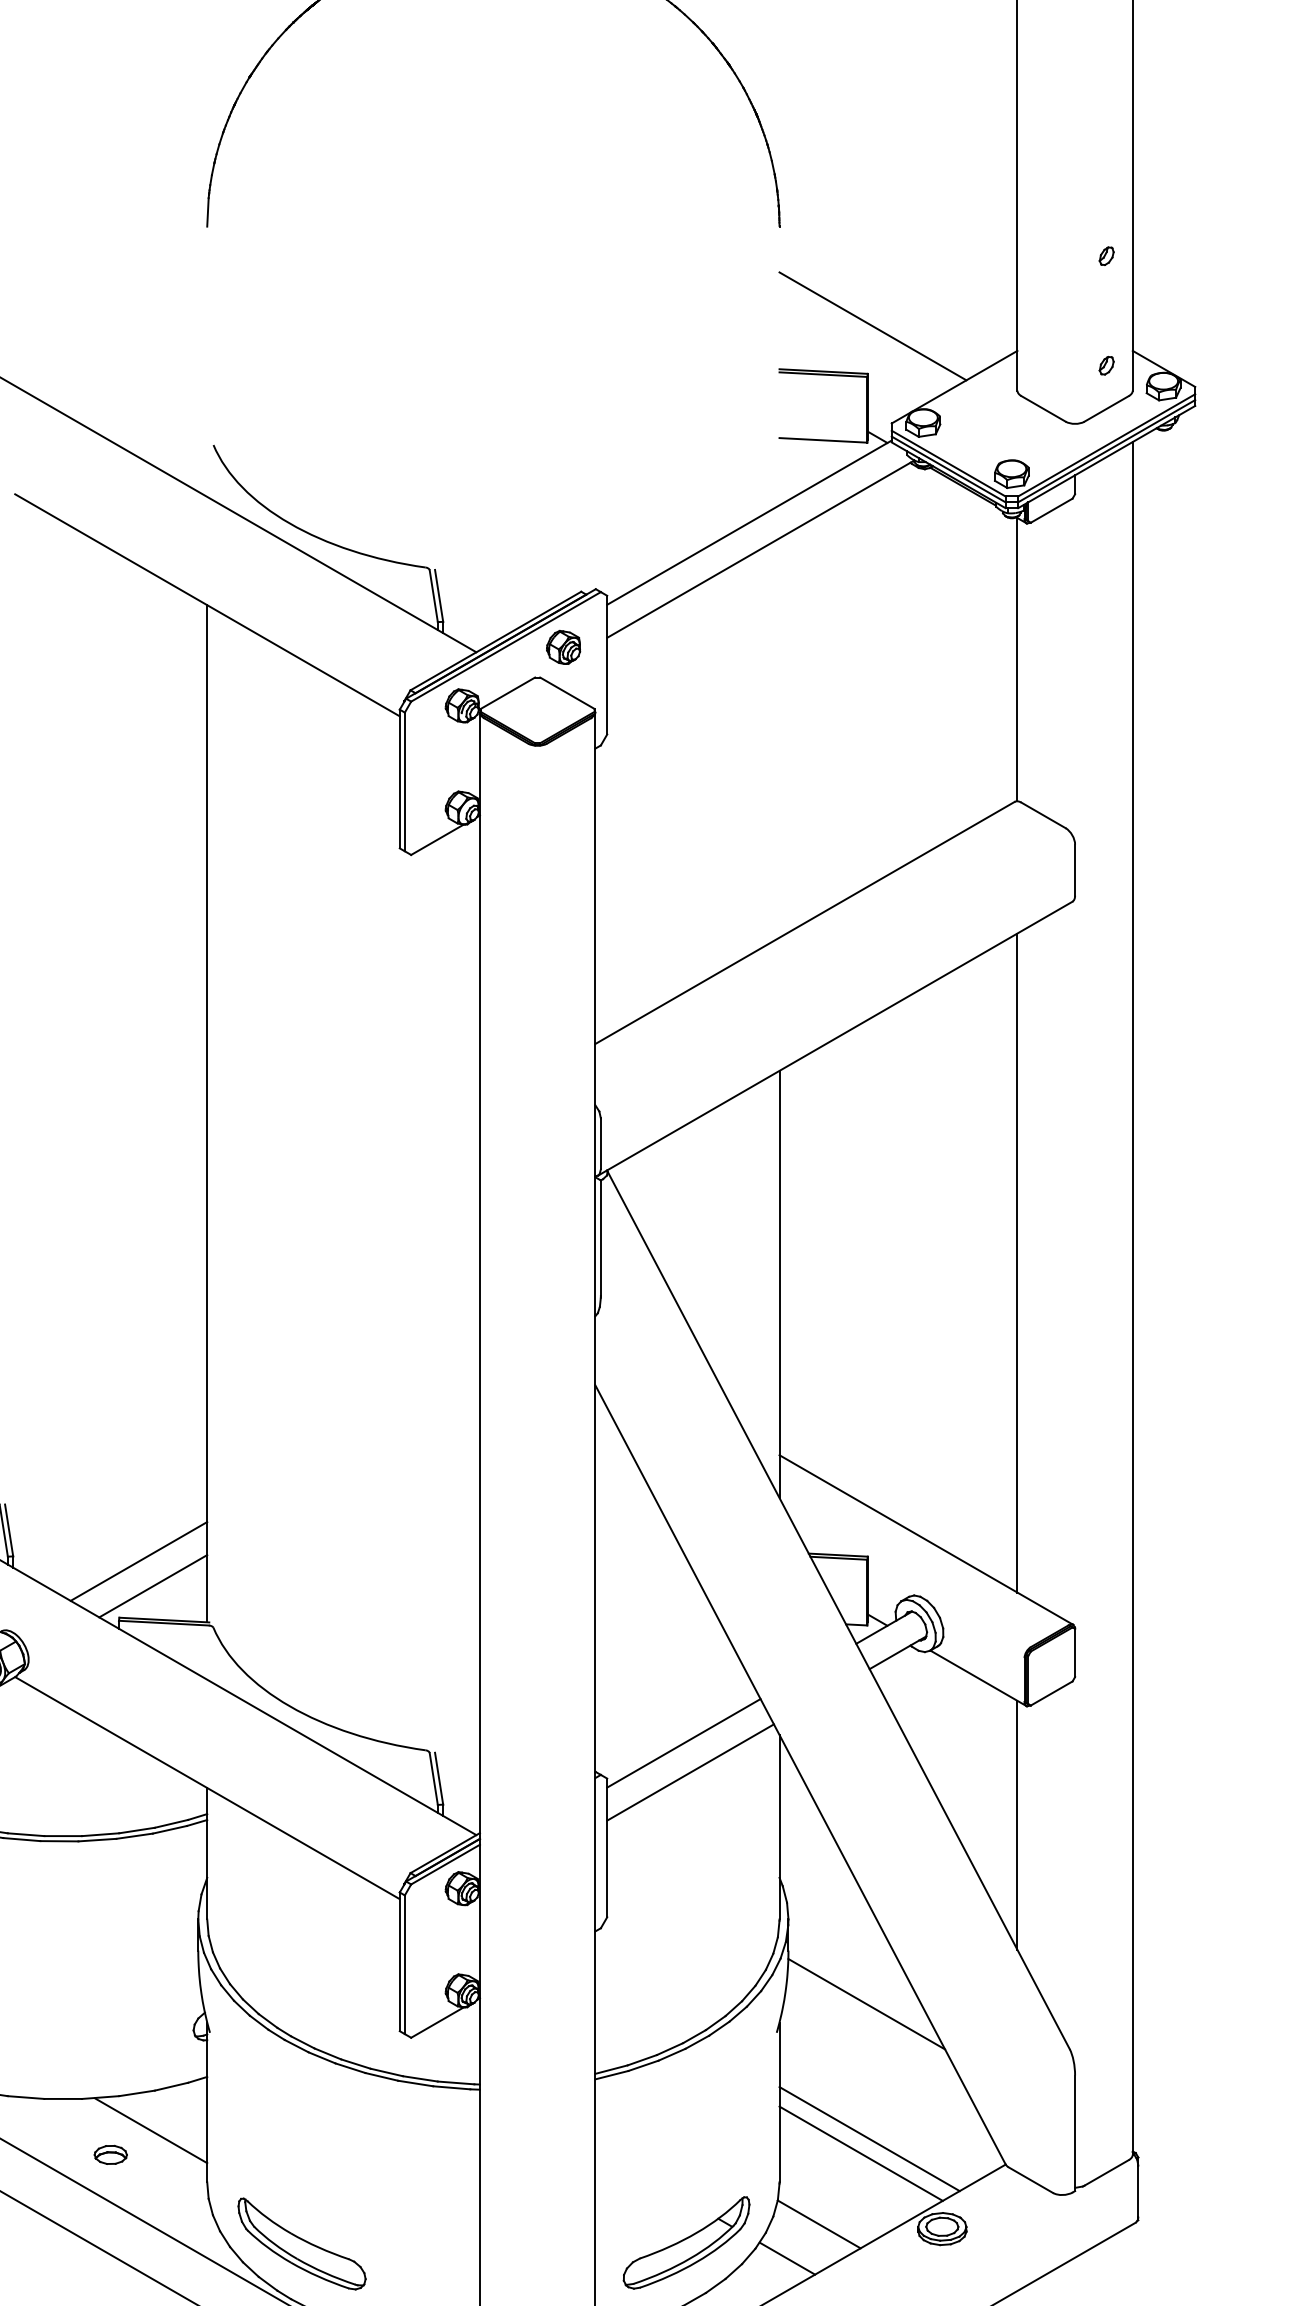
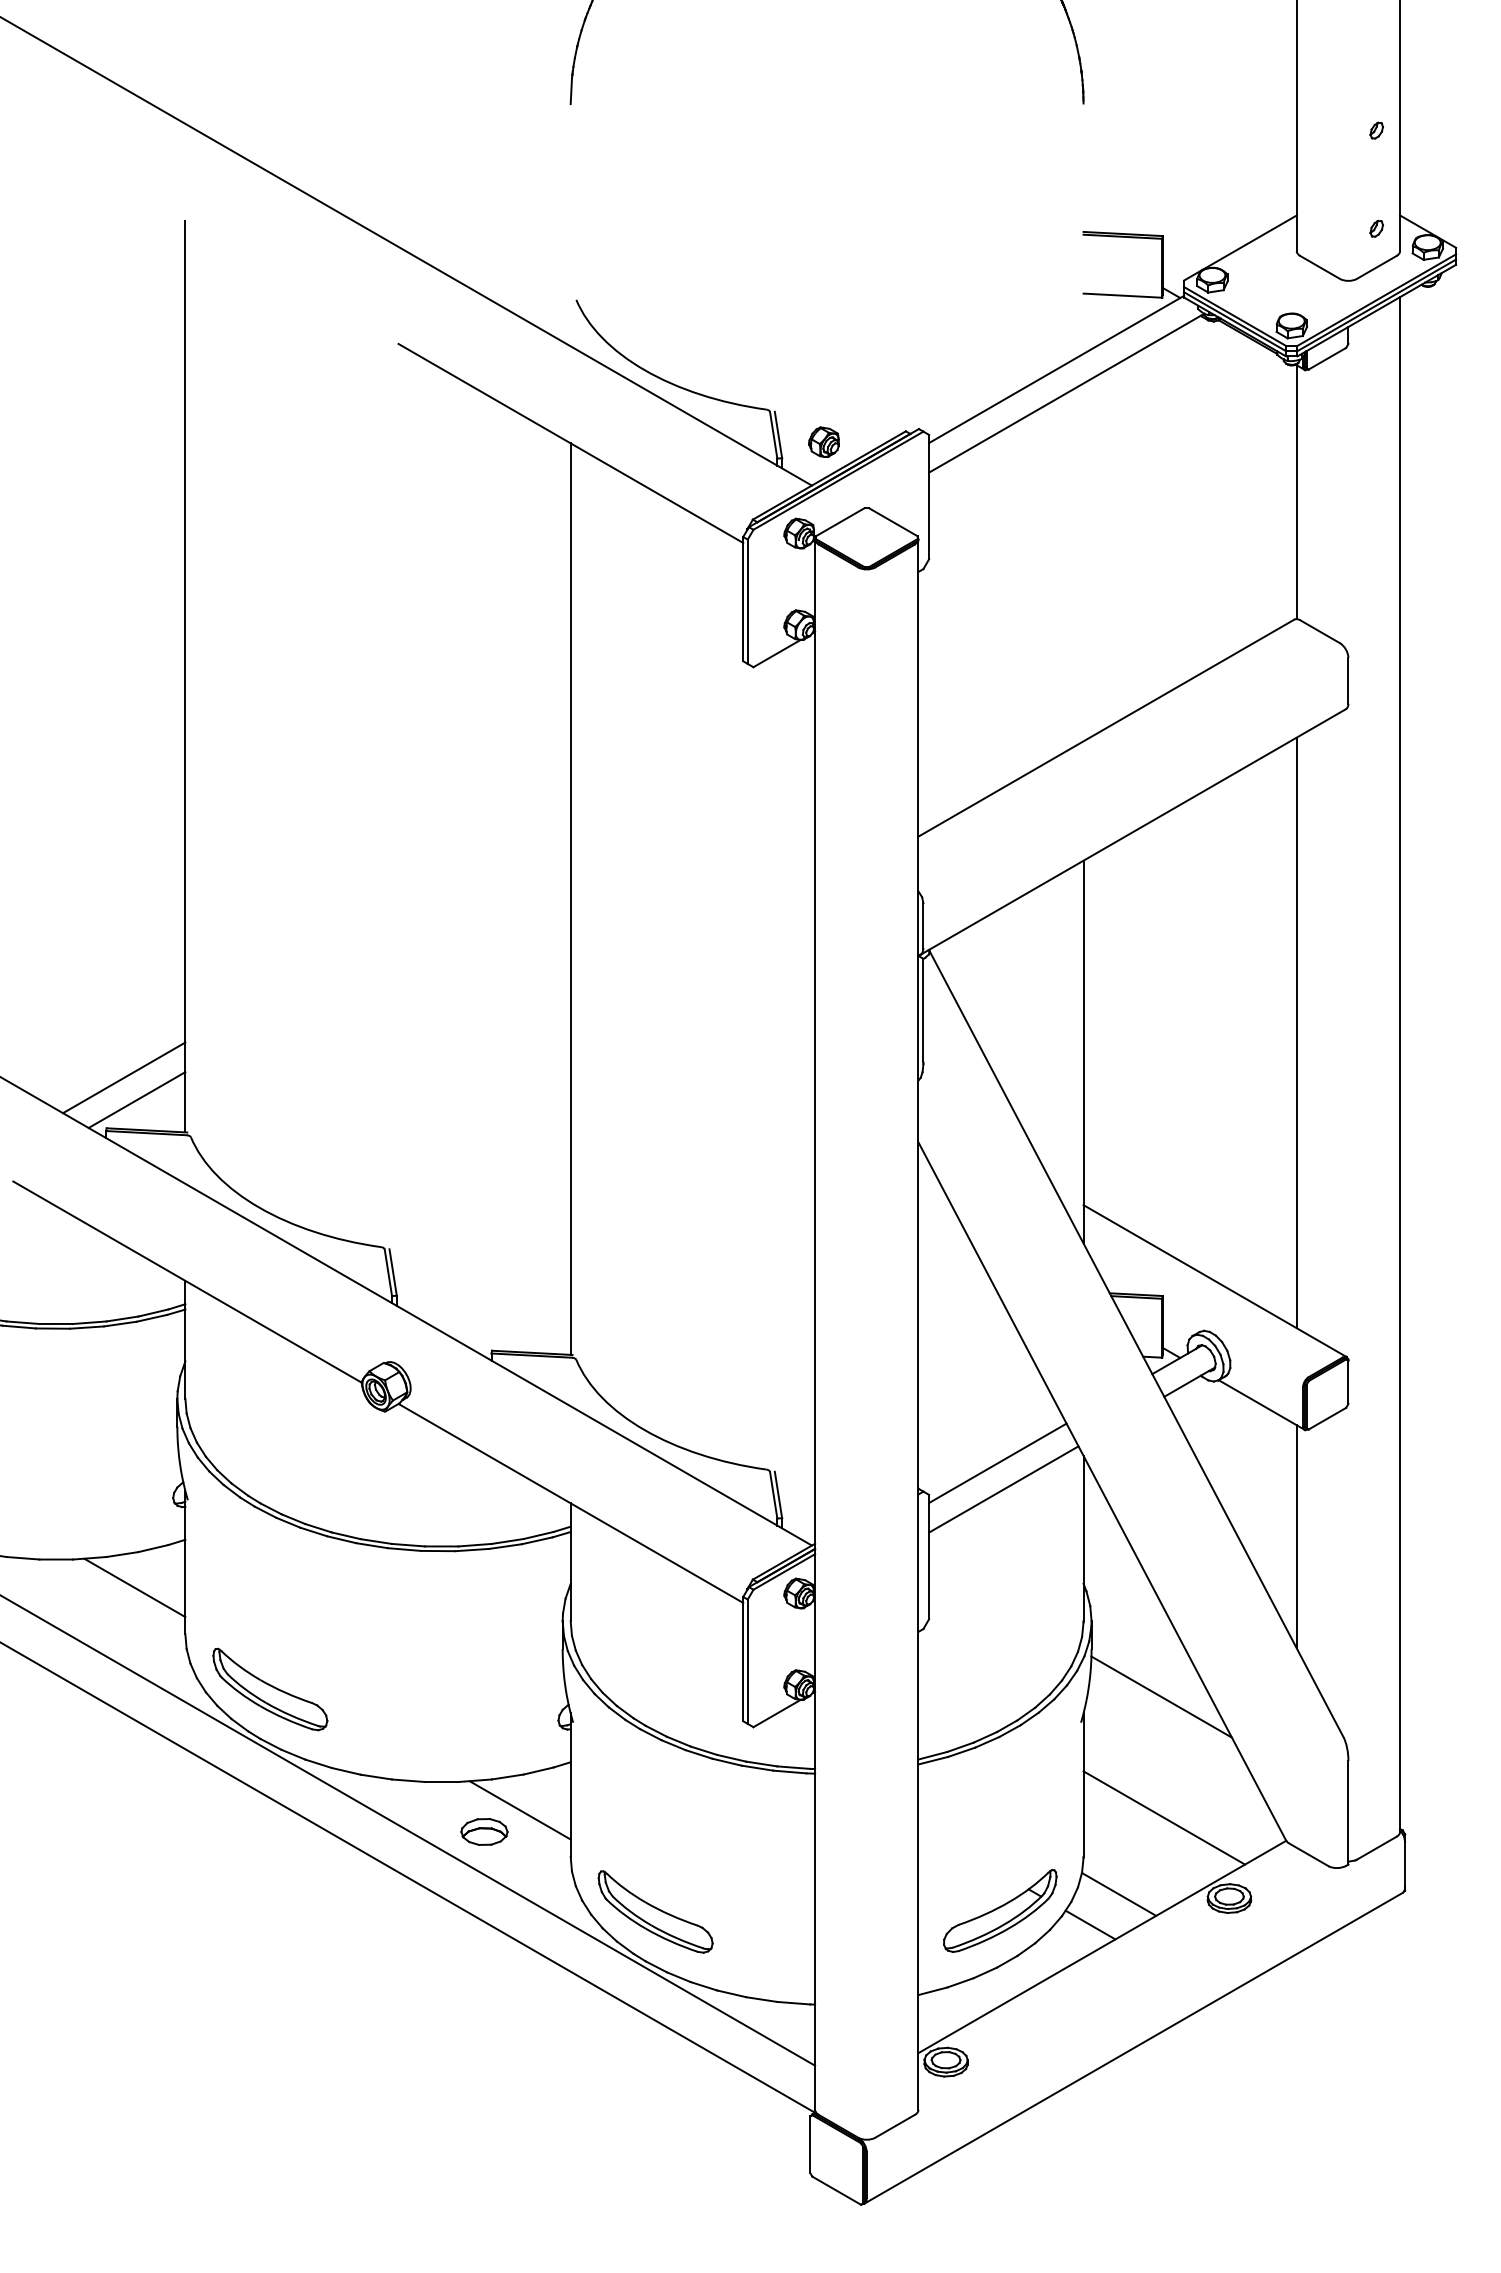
line: (873, 326) -> (1167, 193), removed
part: (562, 646) -> (823, 441), moved
line: (138, 1561) -> (509, 1300), removed
line: (152, 1586) -> (521, 1322), removed
line: (860, 2153) -> (1156, 1830), removed
part: (109, 2155) -> (483, 1832), size x1.6

